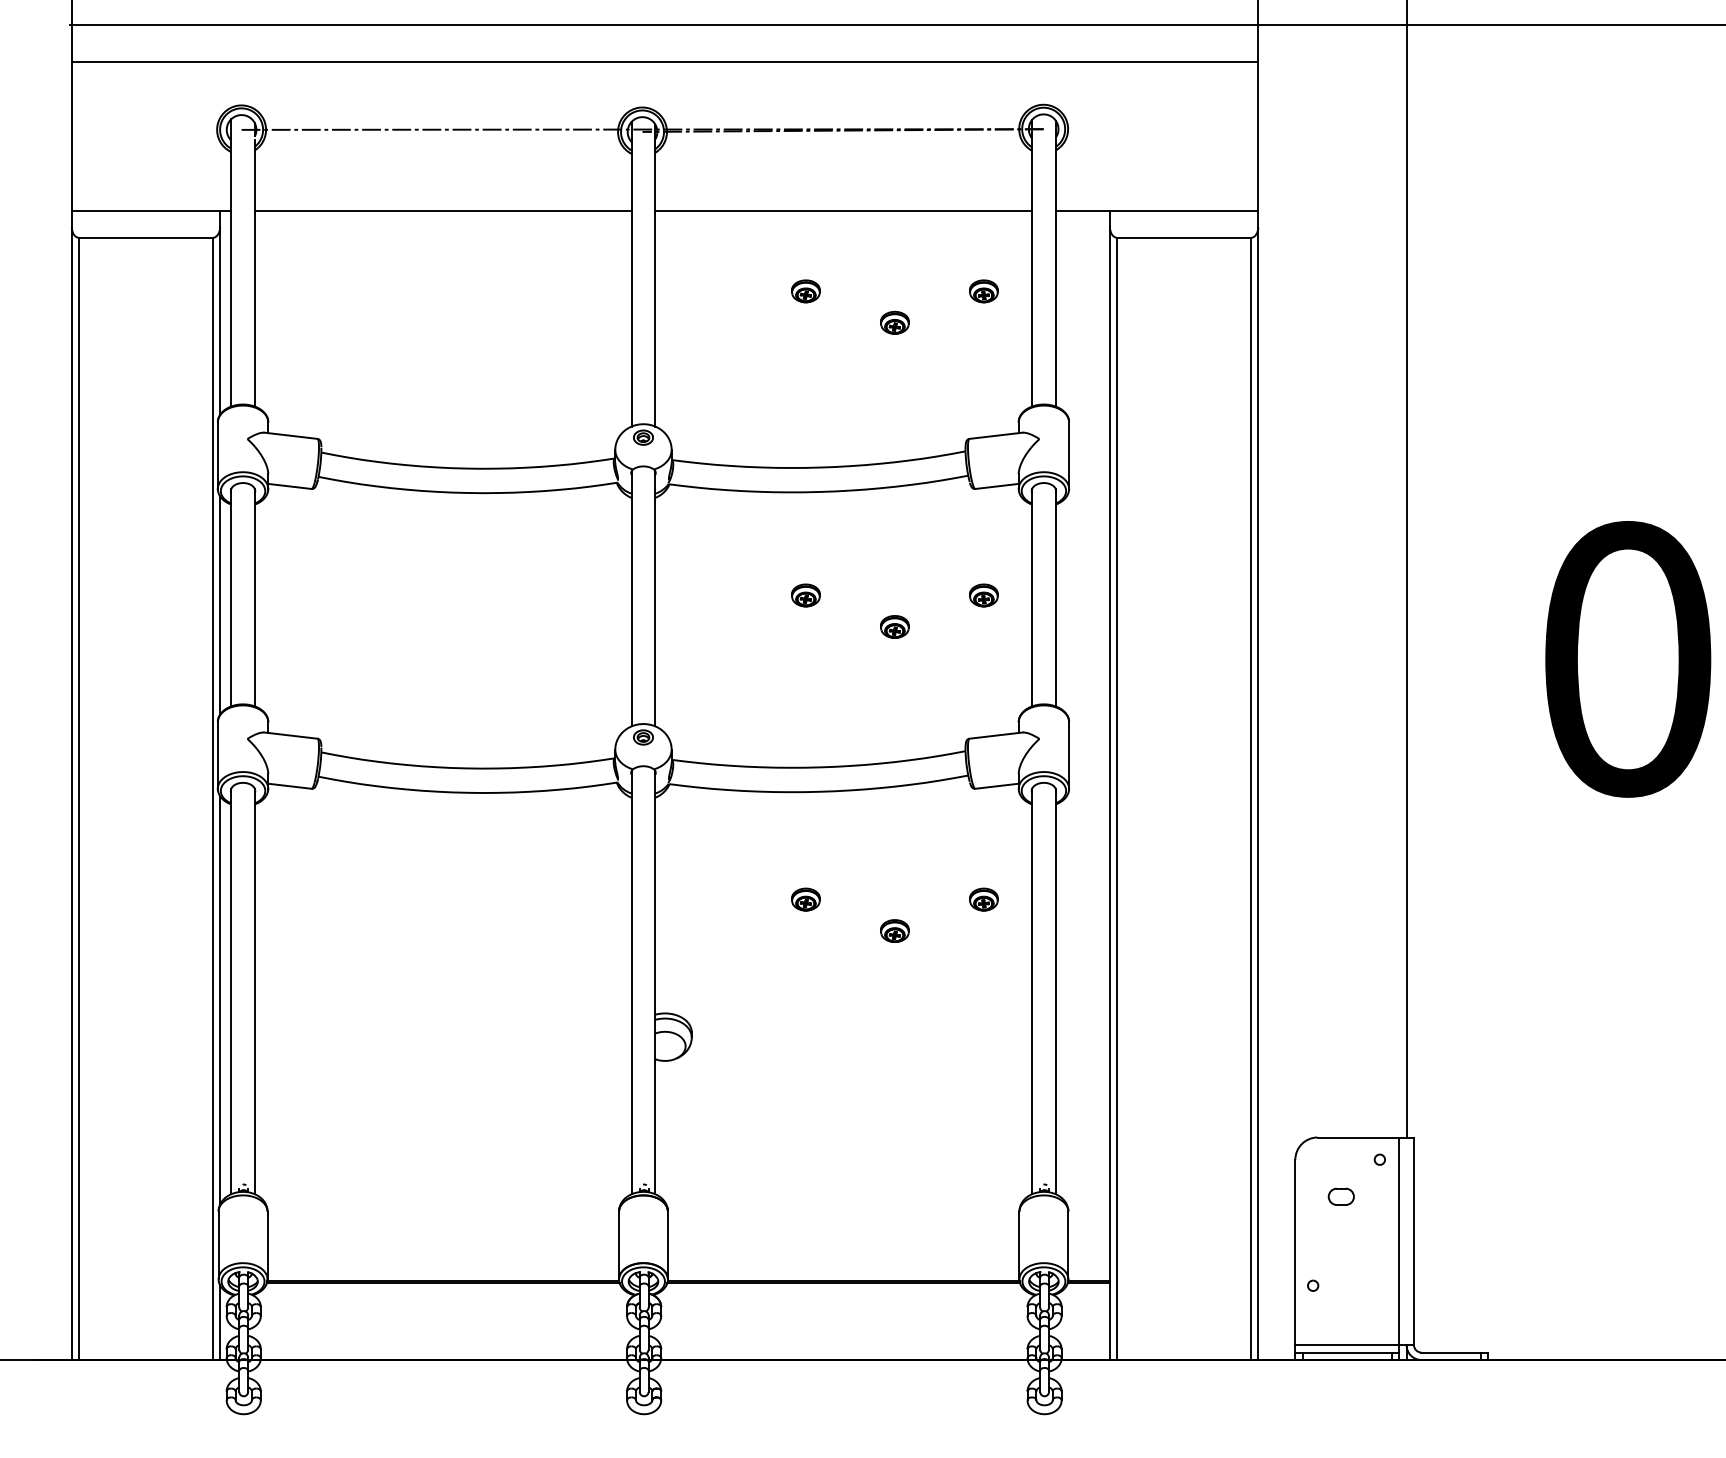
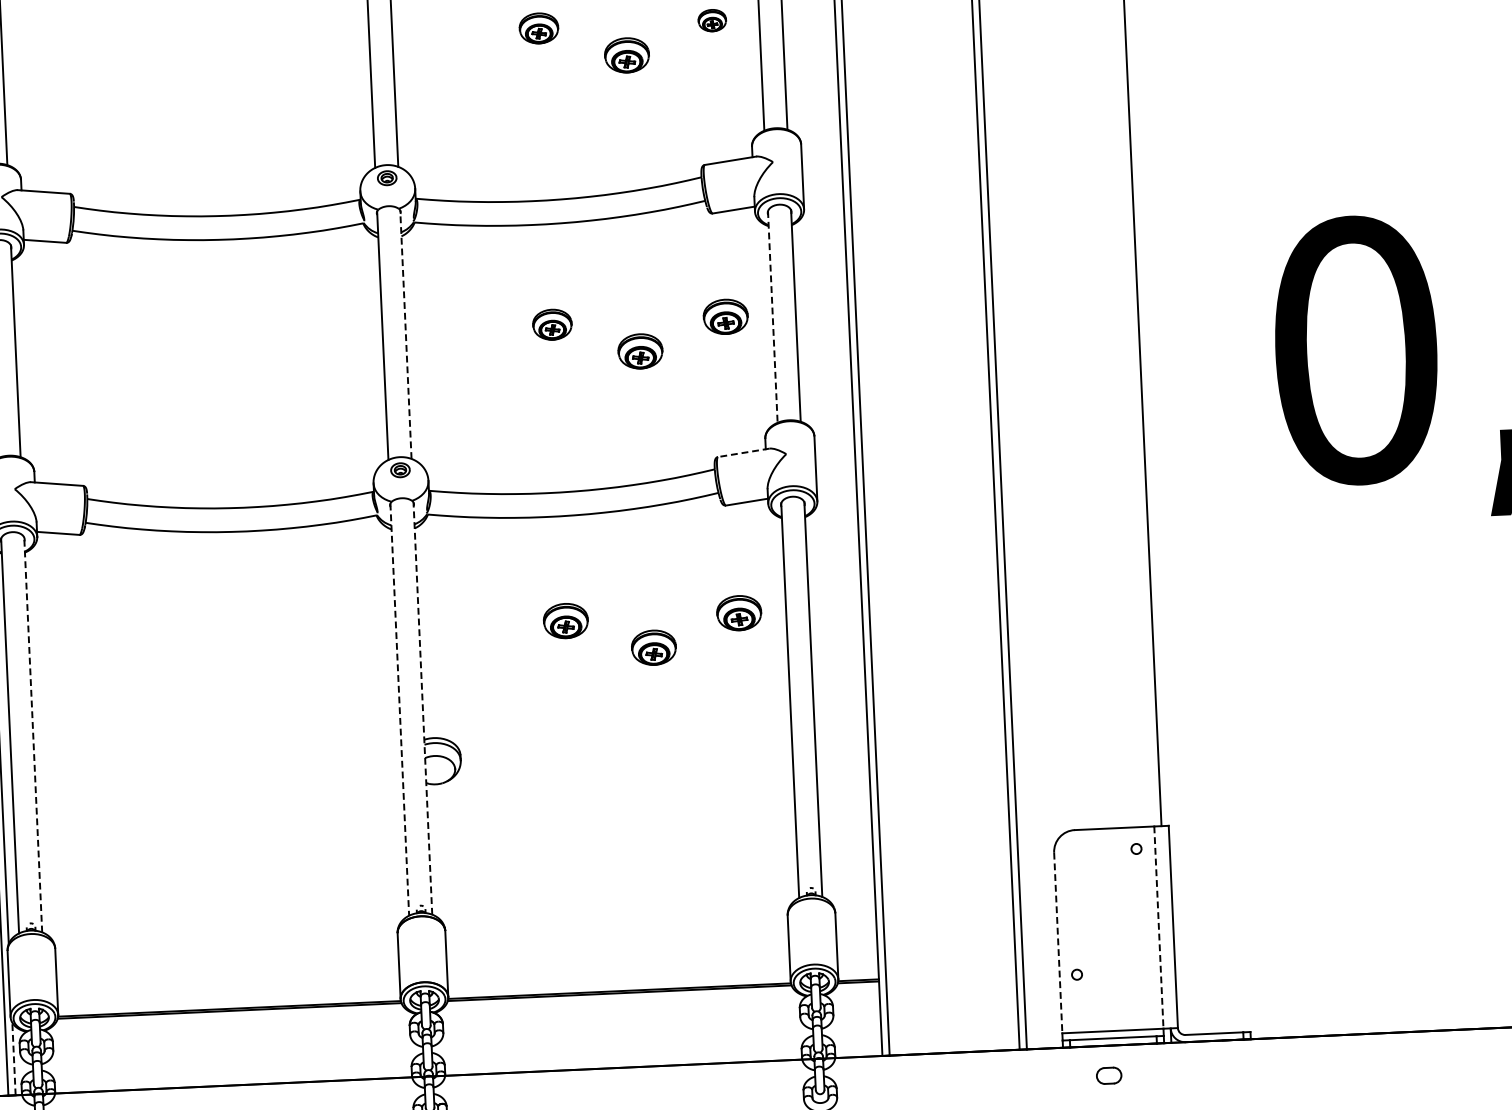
part: (805, 291) -> (538, 28), size x1.4
part: (894, 322) -> (626, 54), size x1.6
part: (805, 595) -> (552, 324), size x1.4
part: (983, 595) -> (725, 316), size x1.6
line: (1032, 597) -> (773, 316), solid -> dashed
line: (655, 598) -> (406, 334), solid -> dashed
part: (894, 626) -> (640, 351), size x1.6
line: (995, 735) -> (743, 452), solid -> dashed
part: (805, 899) -> (565, 620), size x1.6
part: (983, 899) -> (738, 613), size x1.6
part: (894, 930) -> (653, 647), size x1.6
line: (631, 982) -> (399, 709), solid -> dashed
line: (655, 982) -> (423, 708), solid -> dashed
line: (254, 991) -> (32, 734), solid -> dashed
part: (1340, 1196) -> (1108, 1075), moved
line: (1399, 1241) -> (1159, 927), solid -> dashed
line: (1295, 1252) -> (1058, 943), solid -> dashed
line: (220, 1322) -> (14, 1058), solid -> dashed

